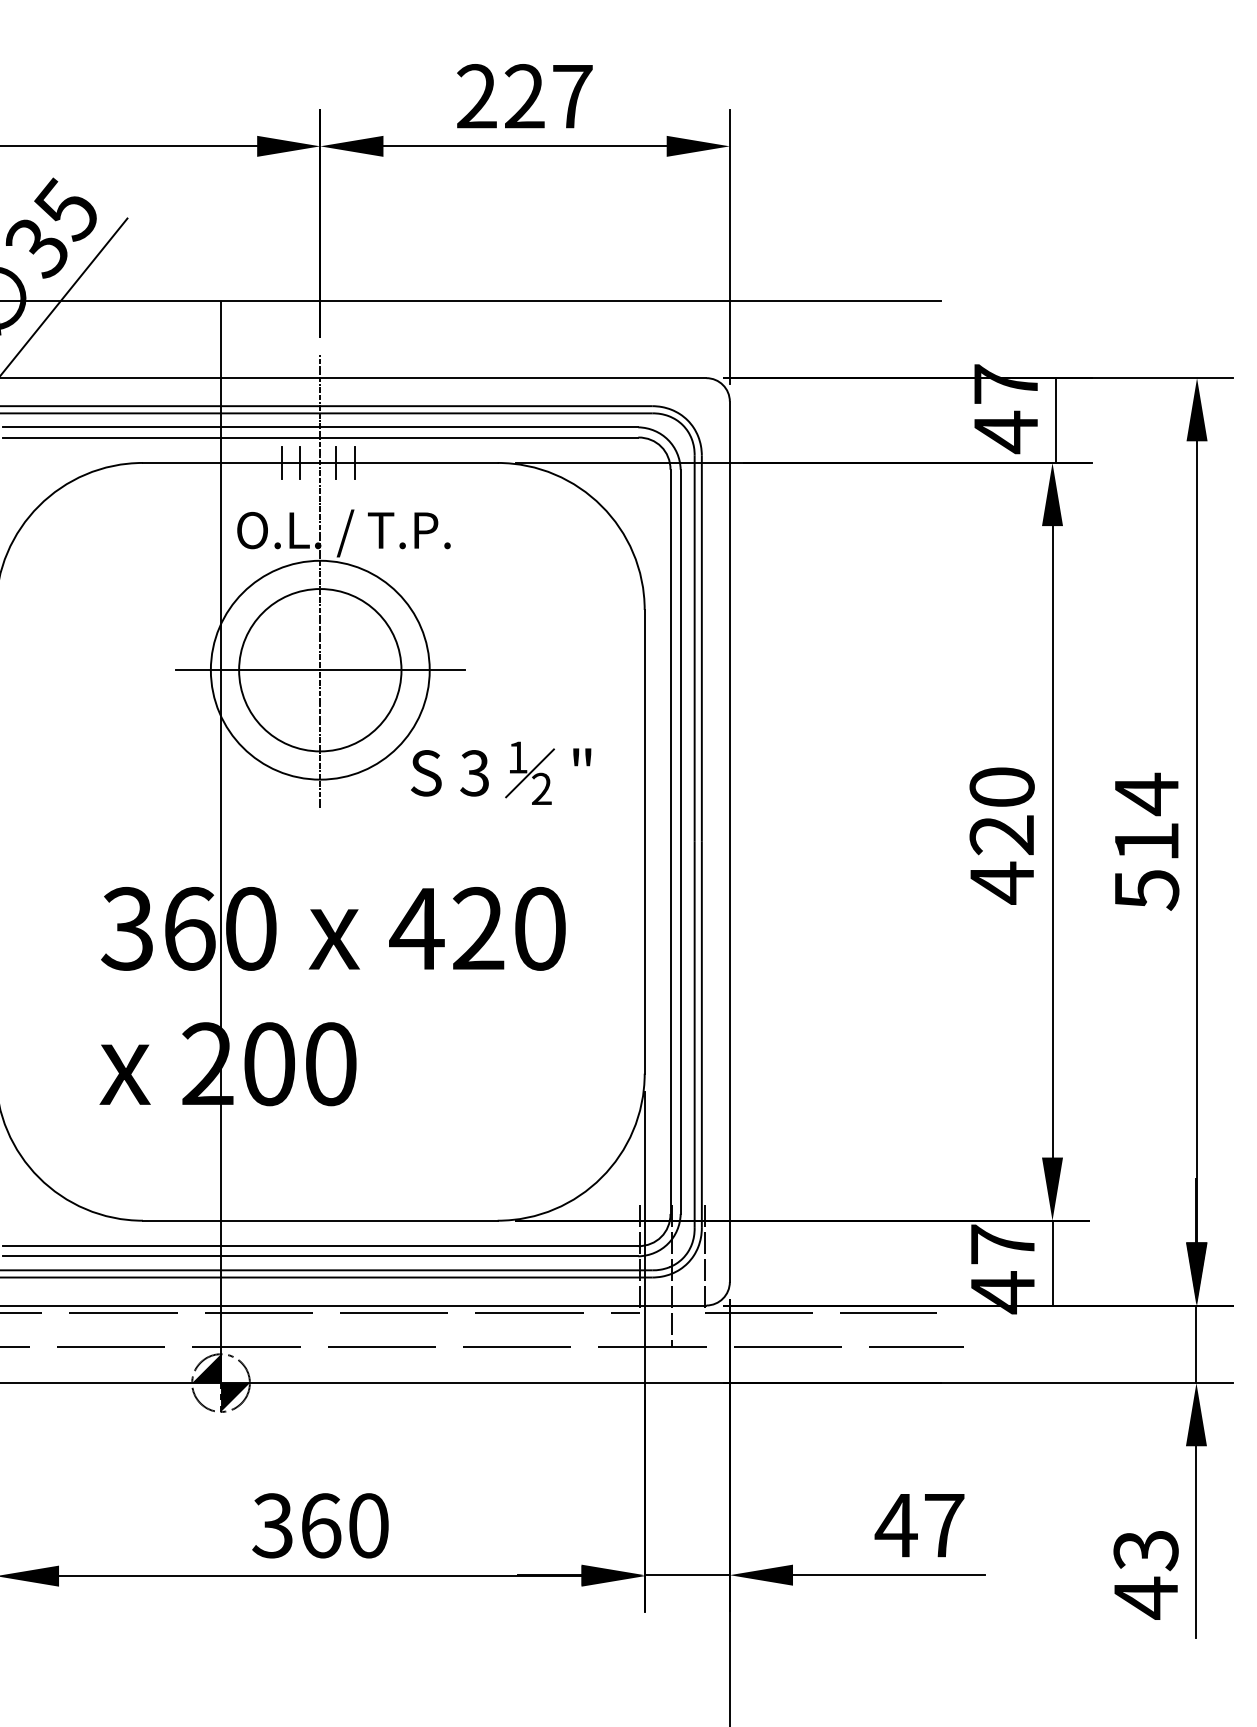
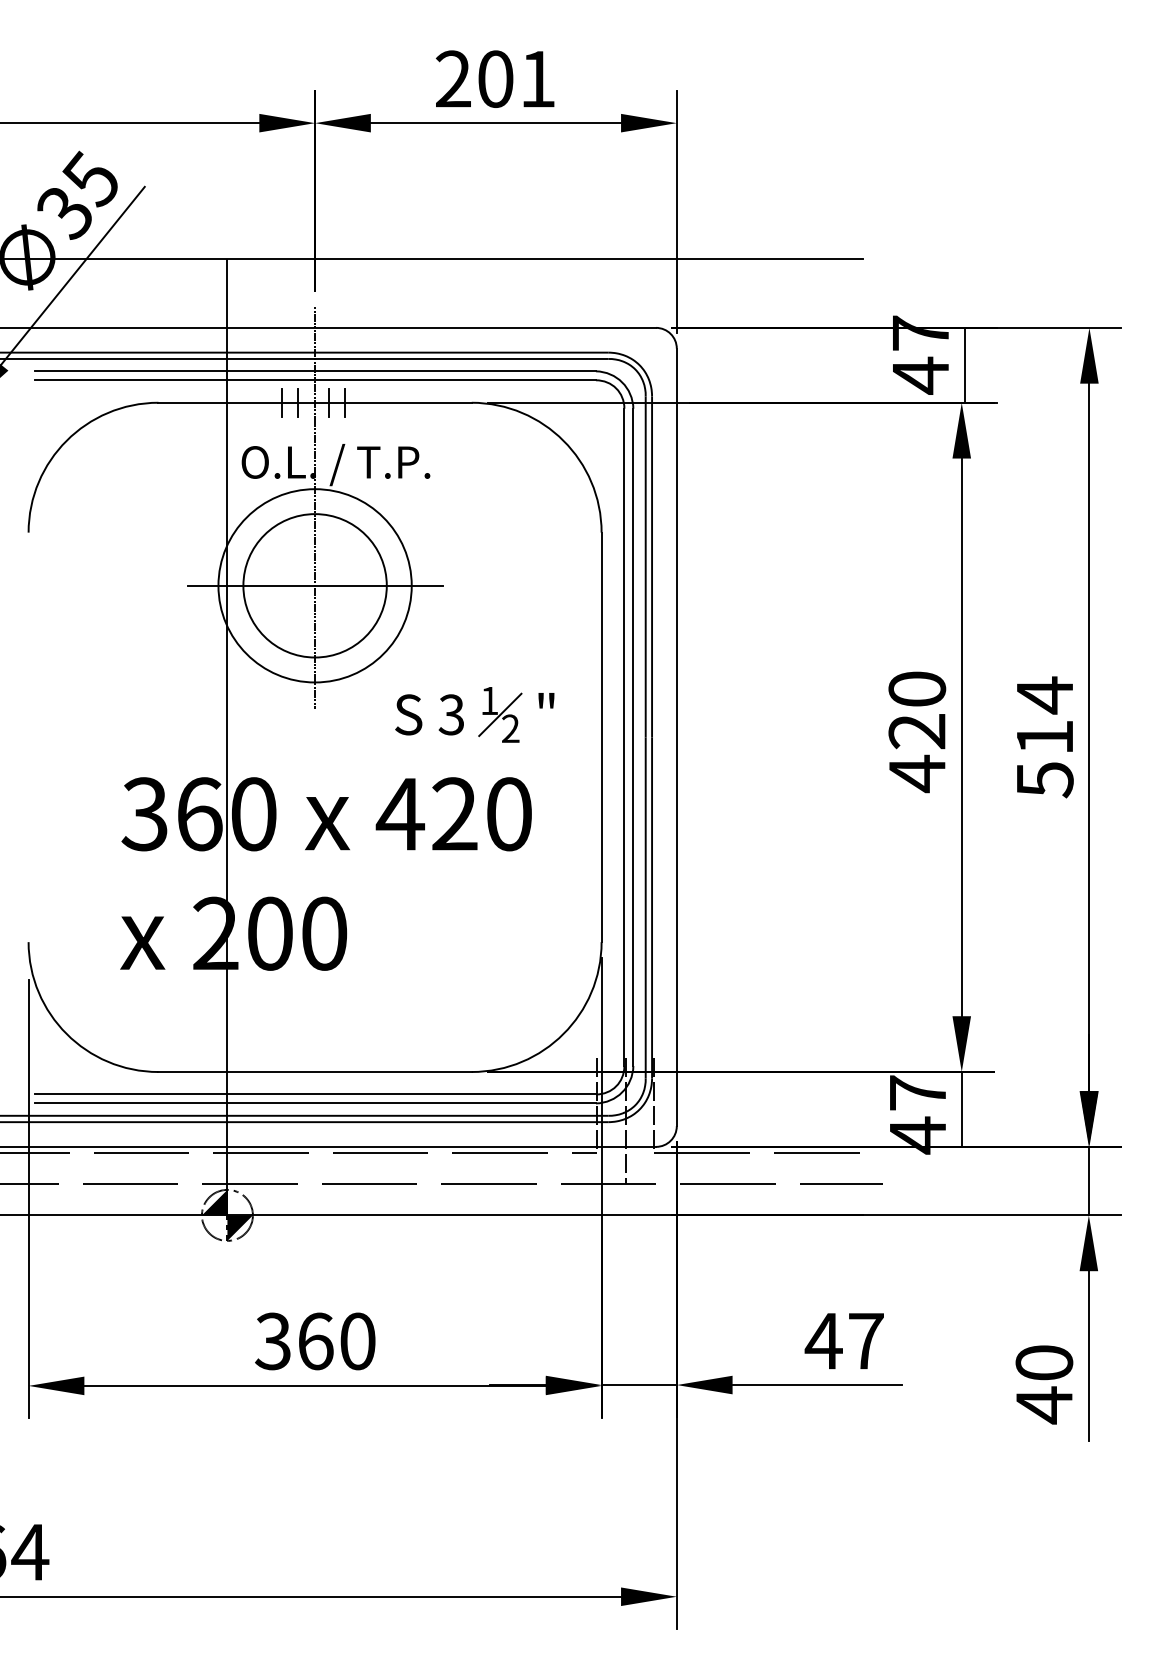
text: (548, 95) -> (516, 78), 227 -> 201
part: (509, 772) -> (482, 714), moved
text: (1146, 1550) -> (1044, 1363), 43 -> 40

